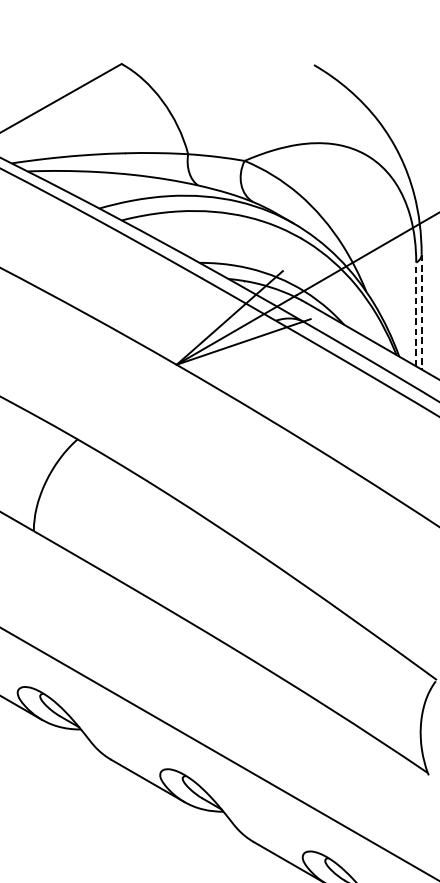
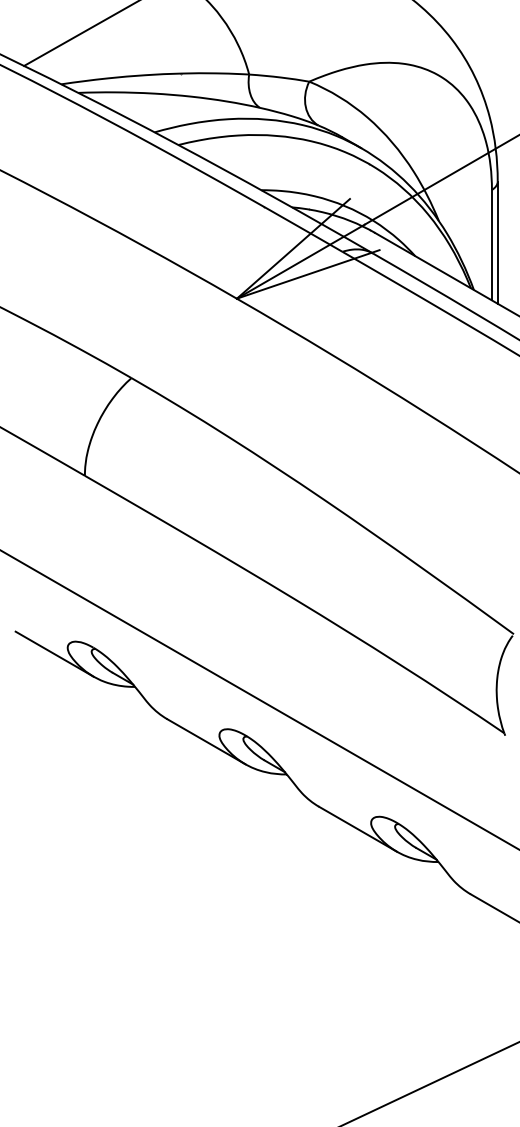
line: (421, 312) -> (497, 243), dashed -> solid
line: (415, 313) -> (491, 244), dashed -> solid

